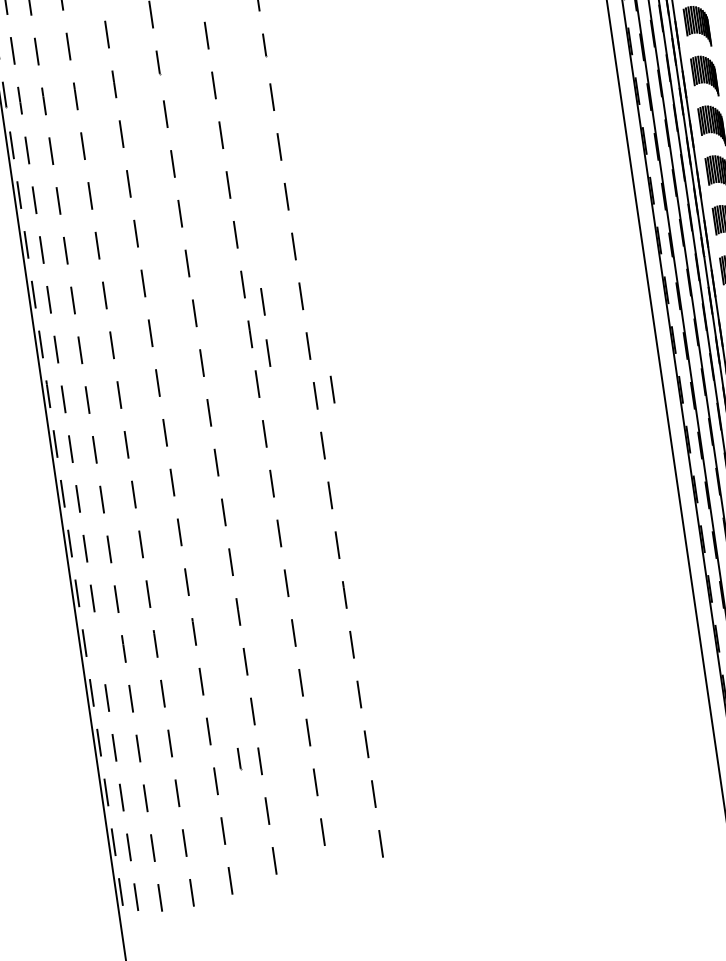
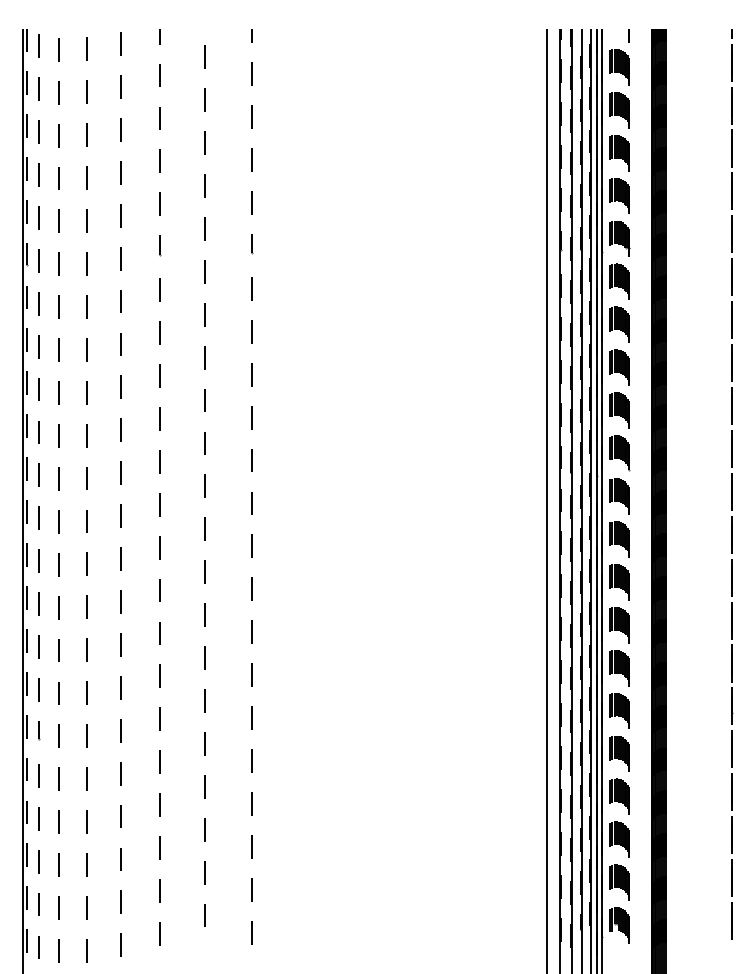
line: (262, 301) -> (218, 460), removed
line: (268, 353) -> (217, 504), removed
line: (331, 388) -> (266, 542), removed
line: (239, 758) -> (39, 730), moved

